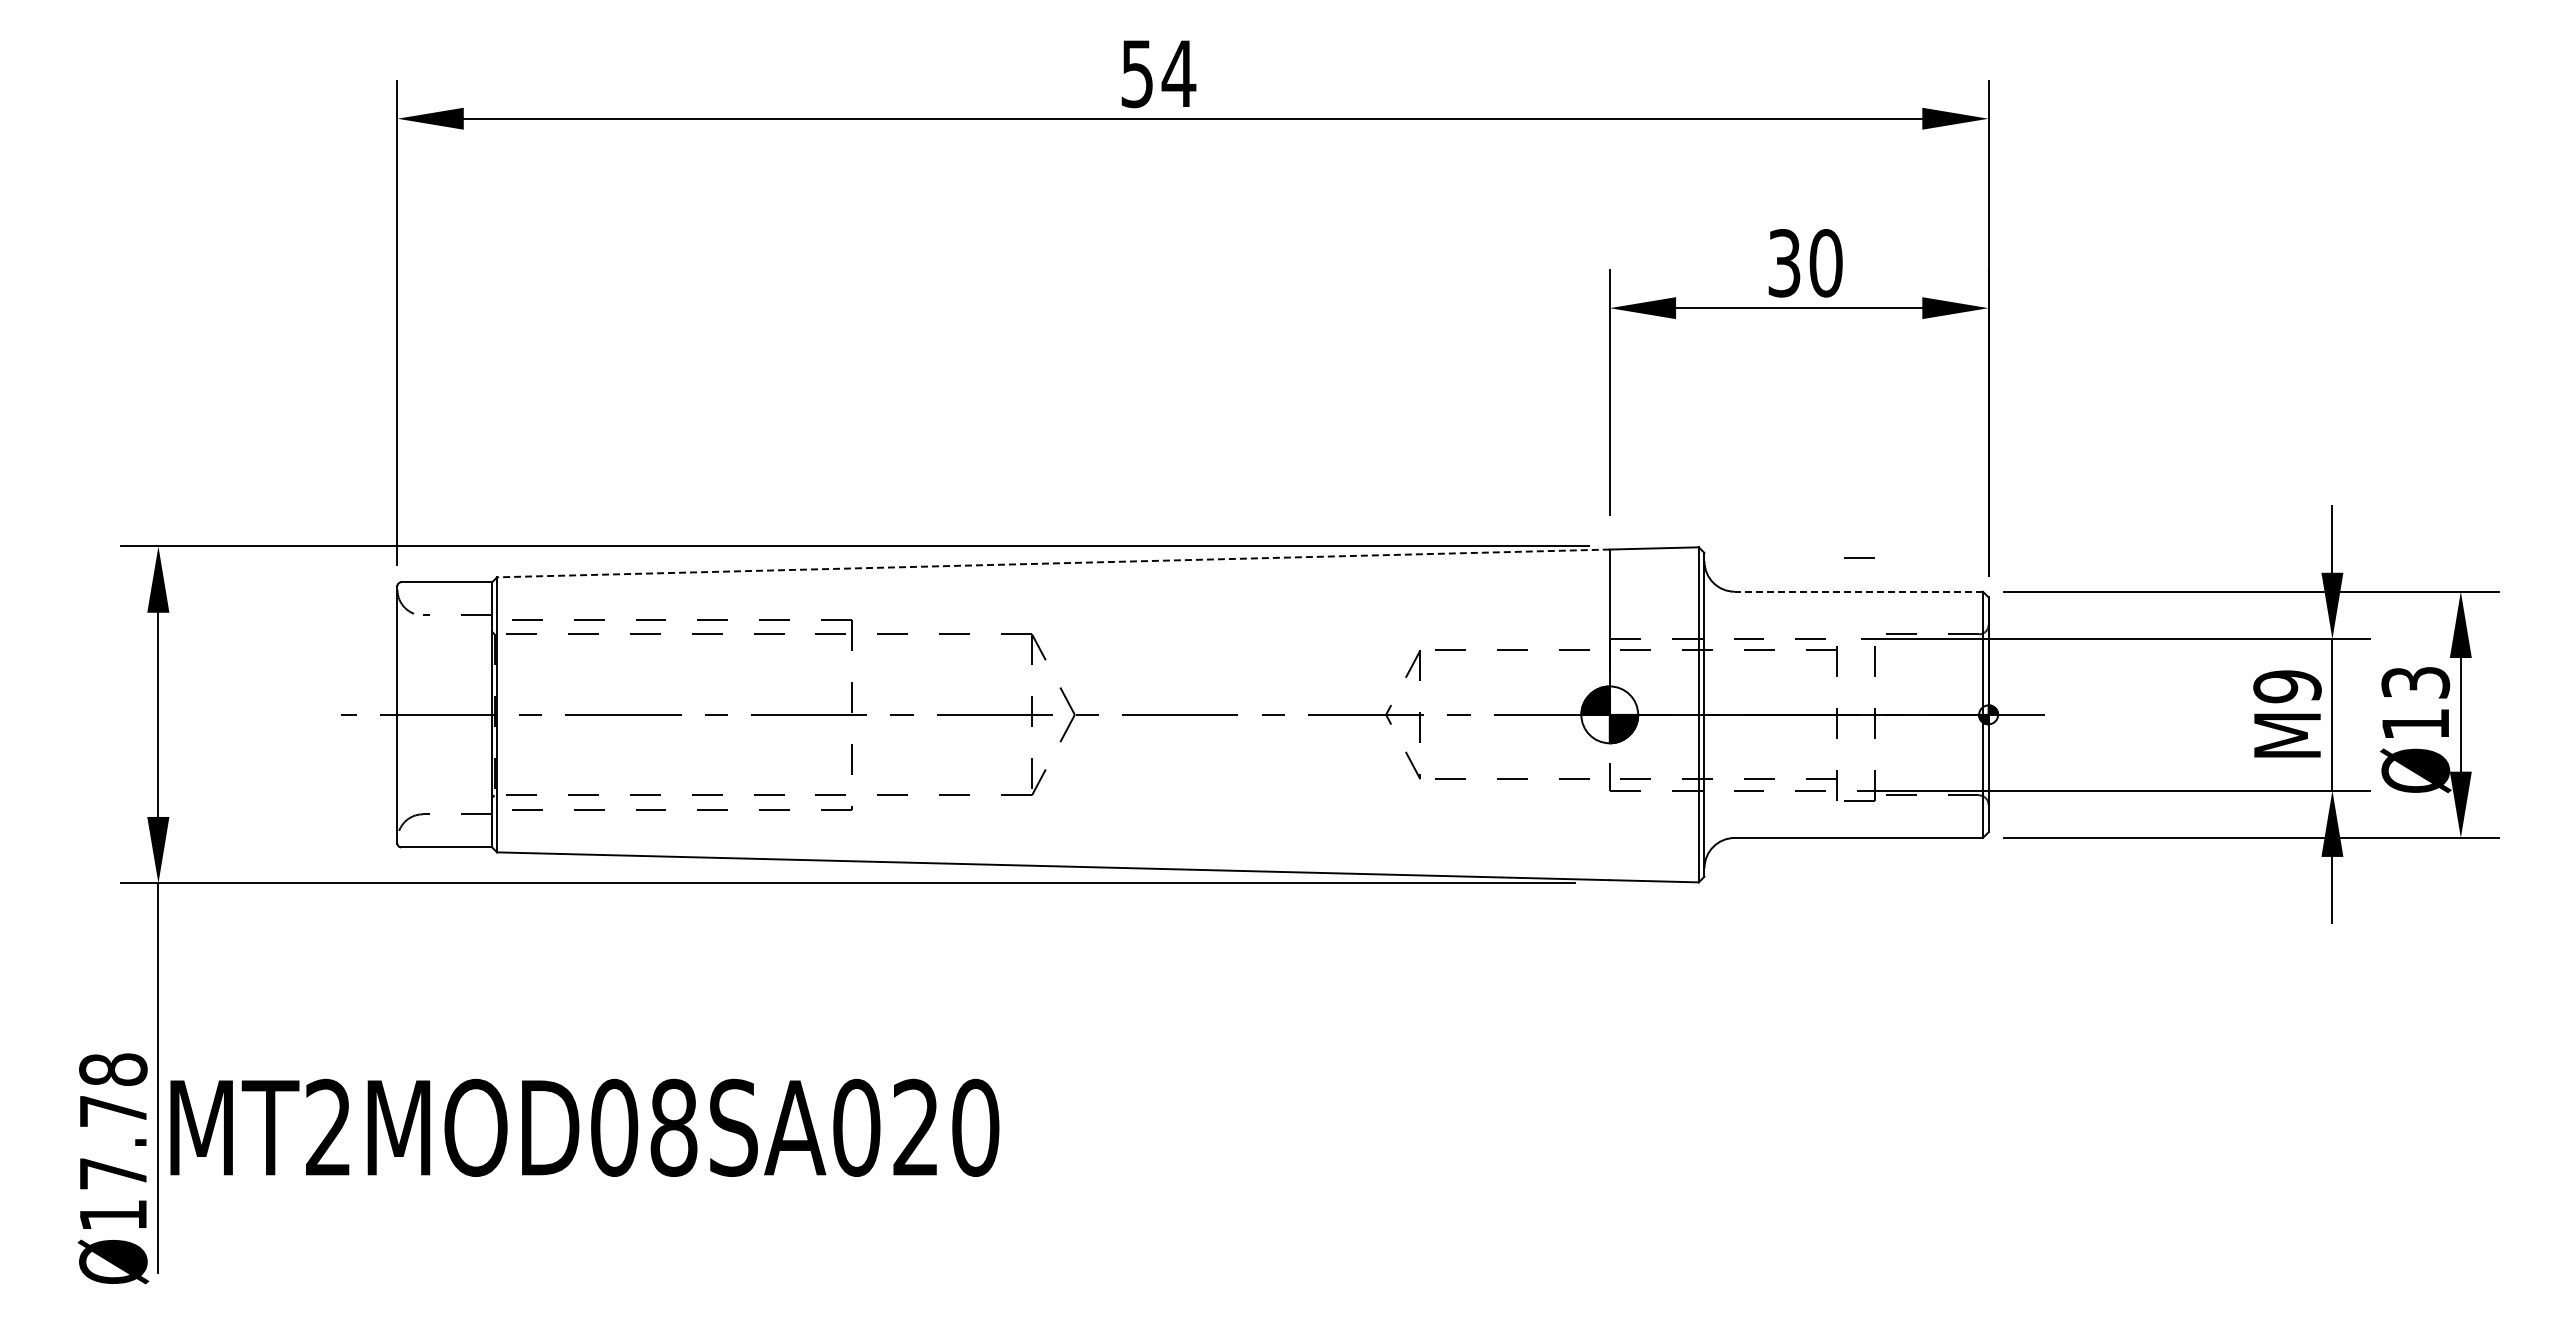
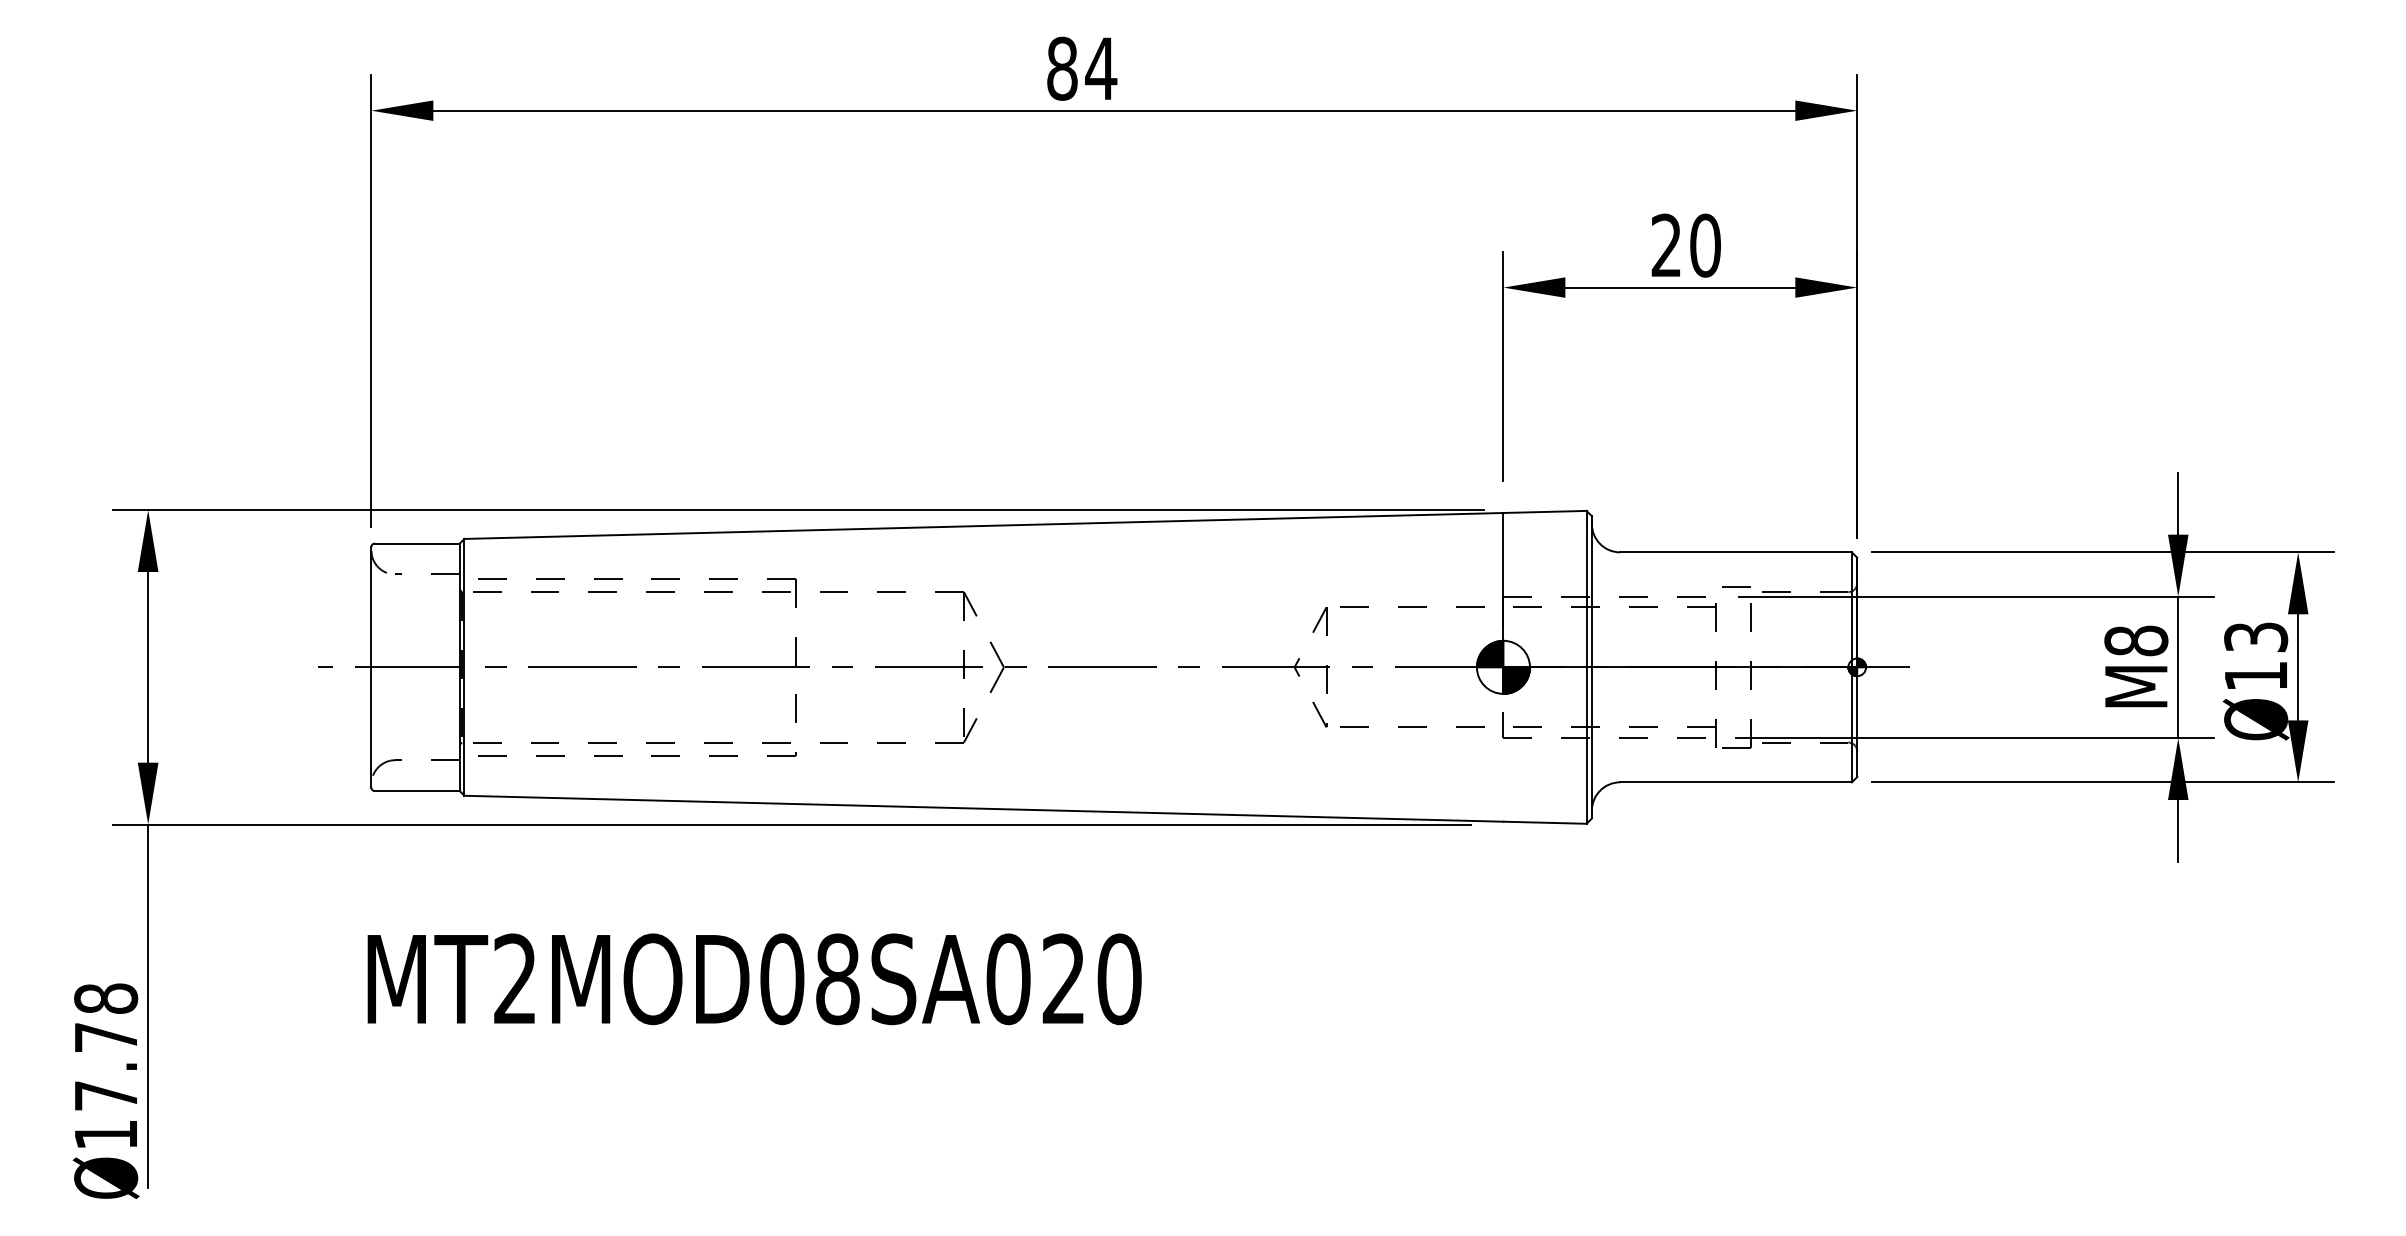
text: (1137, 73) -> (1062, 68), 54 -> 84
text: (1784, 263) -> (1666, 245), 30 -> 20
line: (1859, 557) -> (1736, 586), moved
line: (1053, 563) -> (984, 526), dashed -> solid
line: (1858, 591) -> (1735, 552), dashed -> solid
text: (2287, 686) -> (2136, 640), M9 -> M8
text: (584, 1127) -> (754, 978), moved

